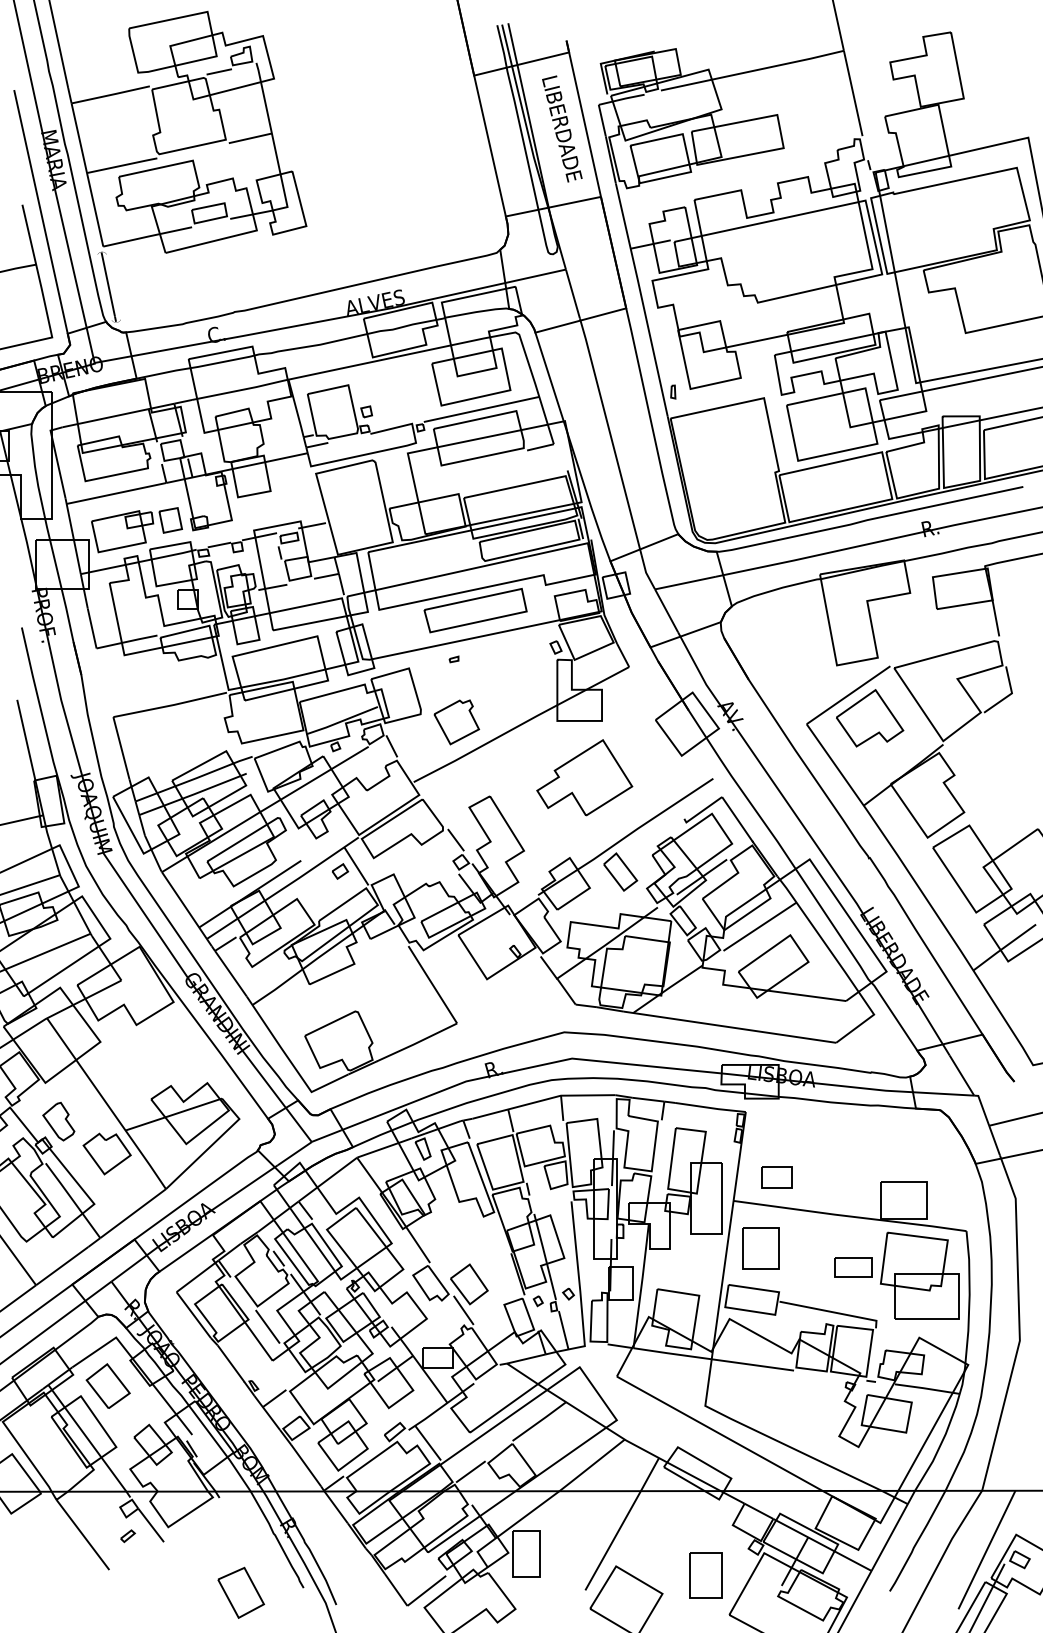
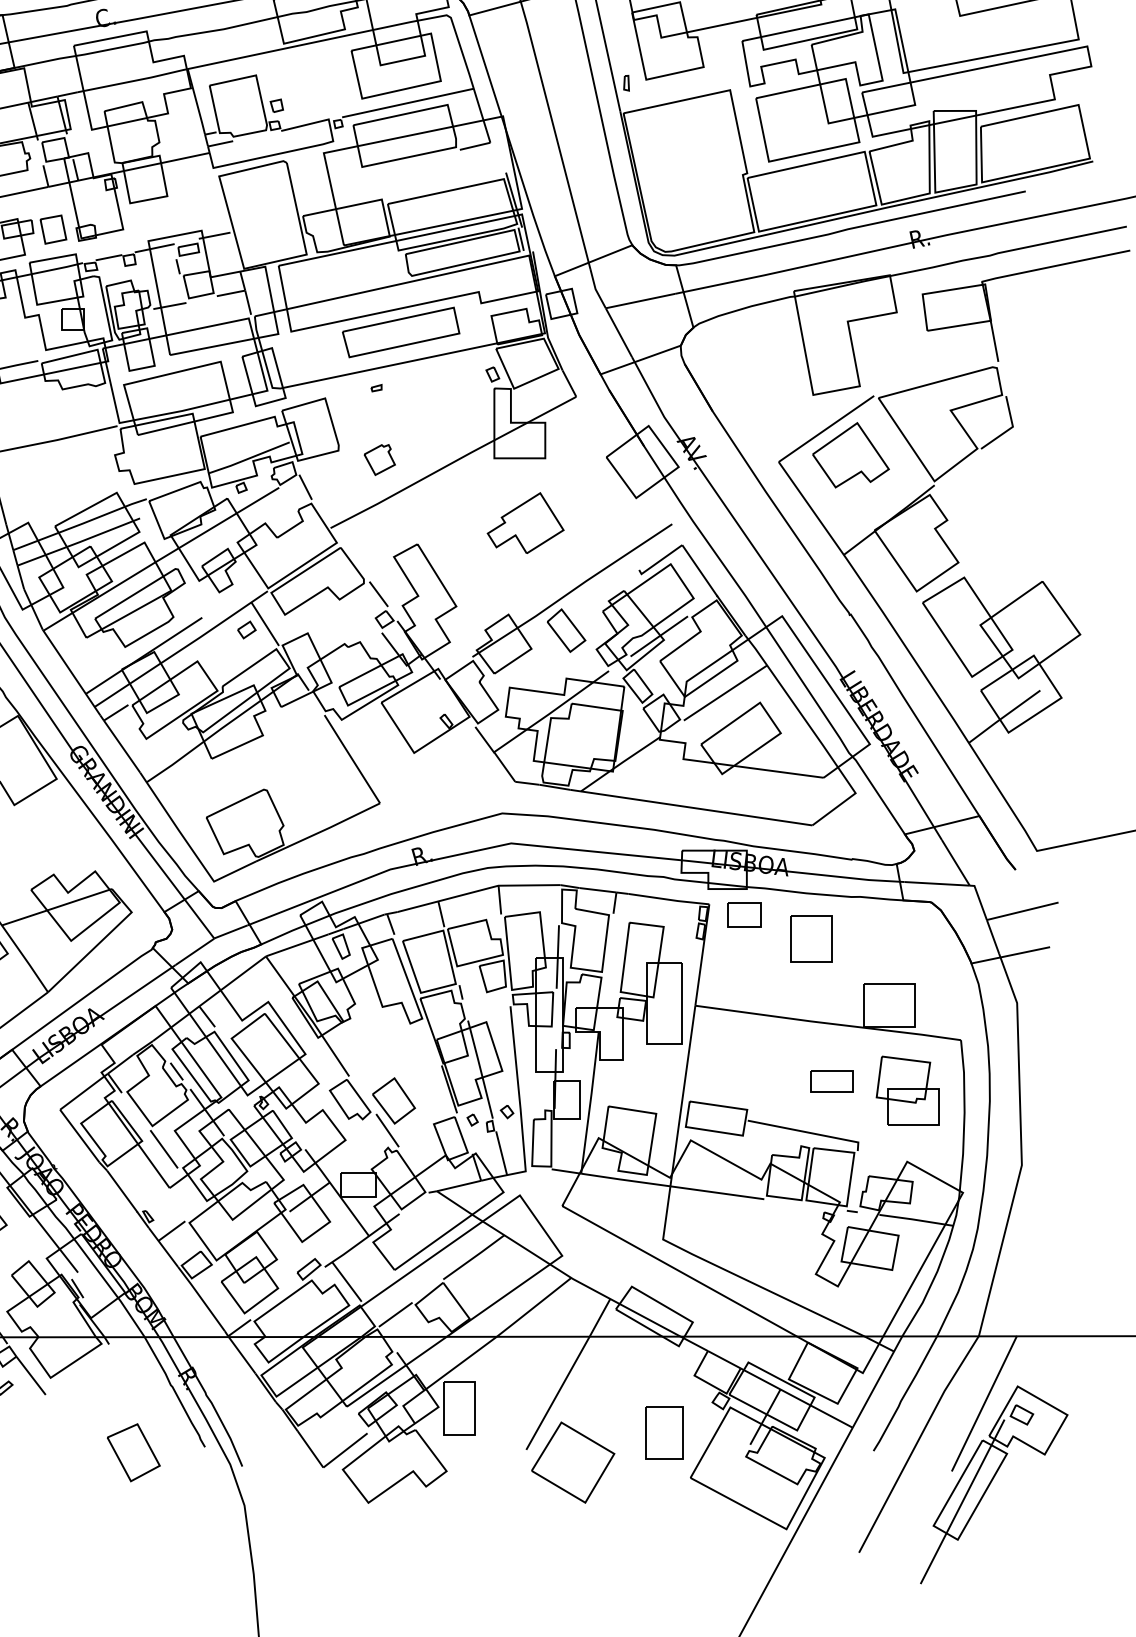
part: (456, 722) -> (379, 460), size x0.6
part: (584, 777) -> (525, 522), size x0.7
part: (776, 1177) -> (744, 915), moved
part: (760, 1248) -> (810, 939), moved
part: (919, 1275) -> (907, 1090), size x0.7

